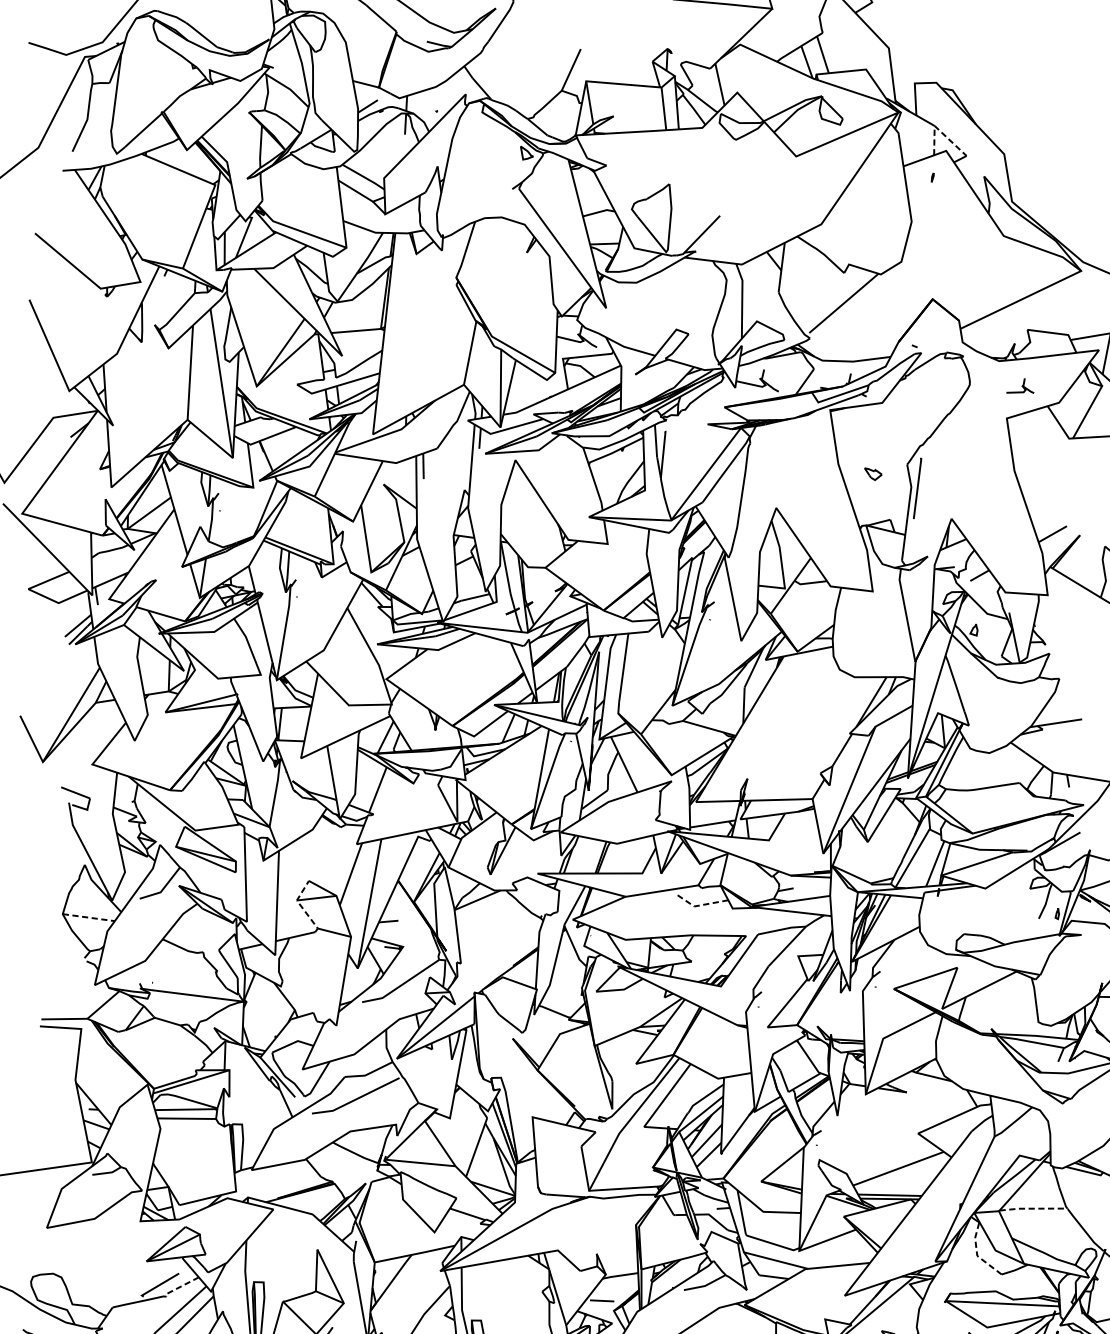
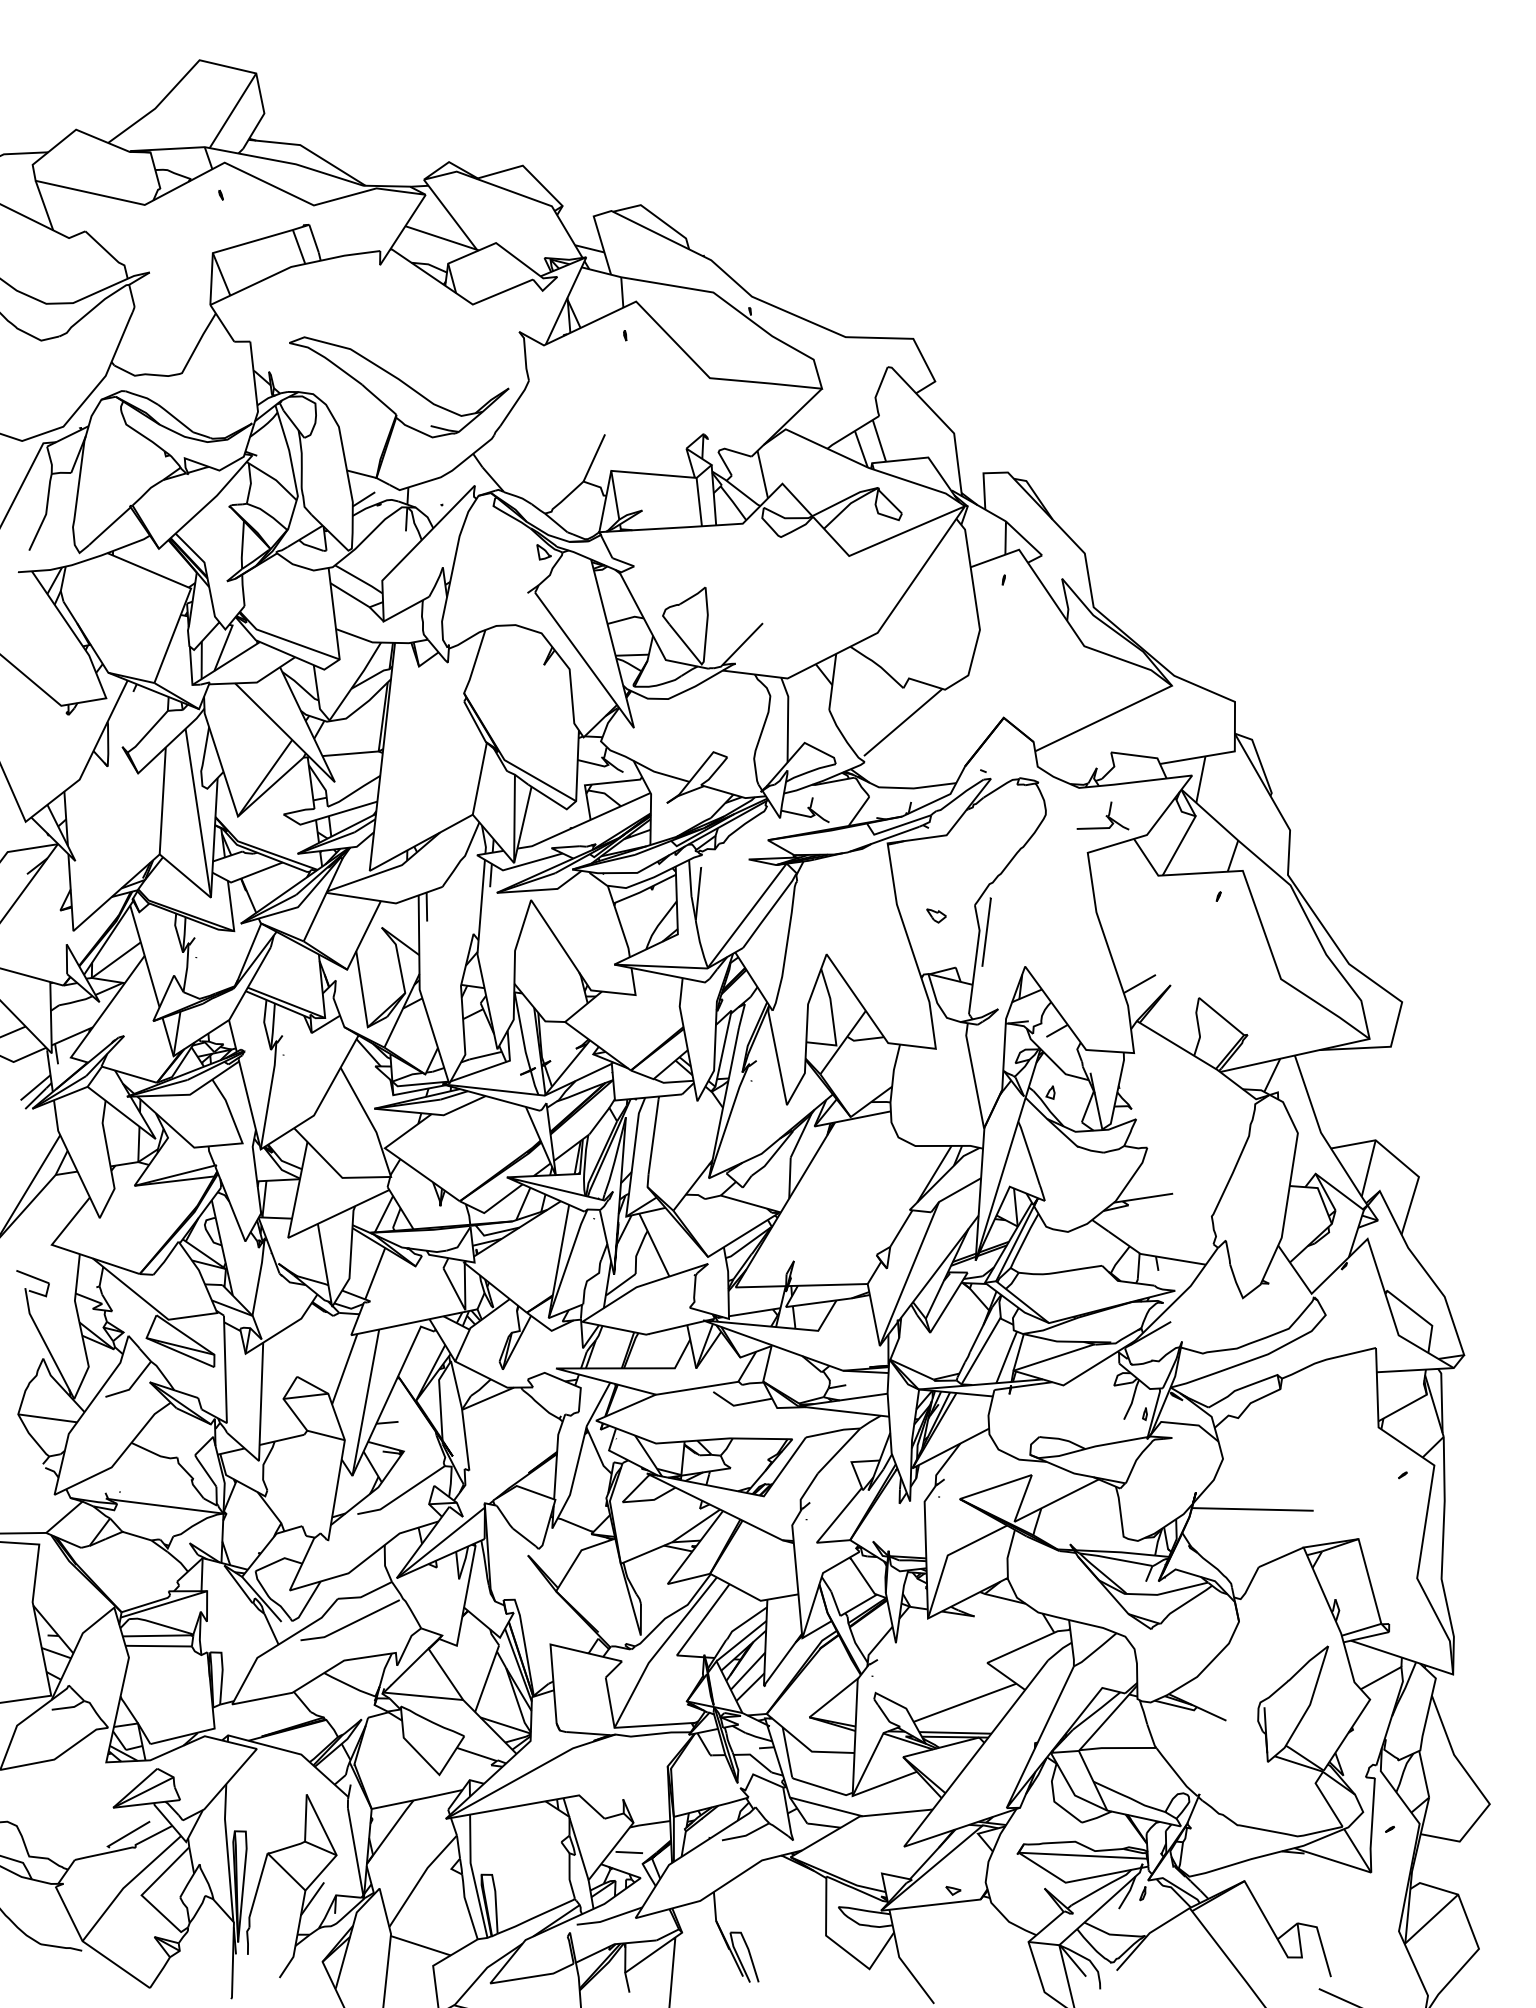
line: (939, 130) -> (1011, 526), dashed -> solid
part: (1019, 385) -> (1102, 815), size x1.67
line: (700, 905) -> (740, 1404), dashed -> solid
line: (301, 907) -> (288, 1406), dashed -> solid
line: (88, 917) -> (47, 1418), dashed -> solid
line: (1033, 1209) -> (1117, 1748), dashed -> solid
line: (976, 1253) -> (1053, 1798), dashed -> solid
line: (181, 1286) -> (152, 1836), dashed -> solid

